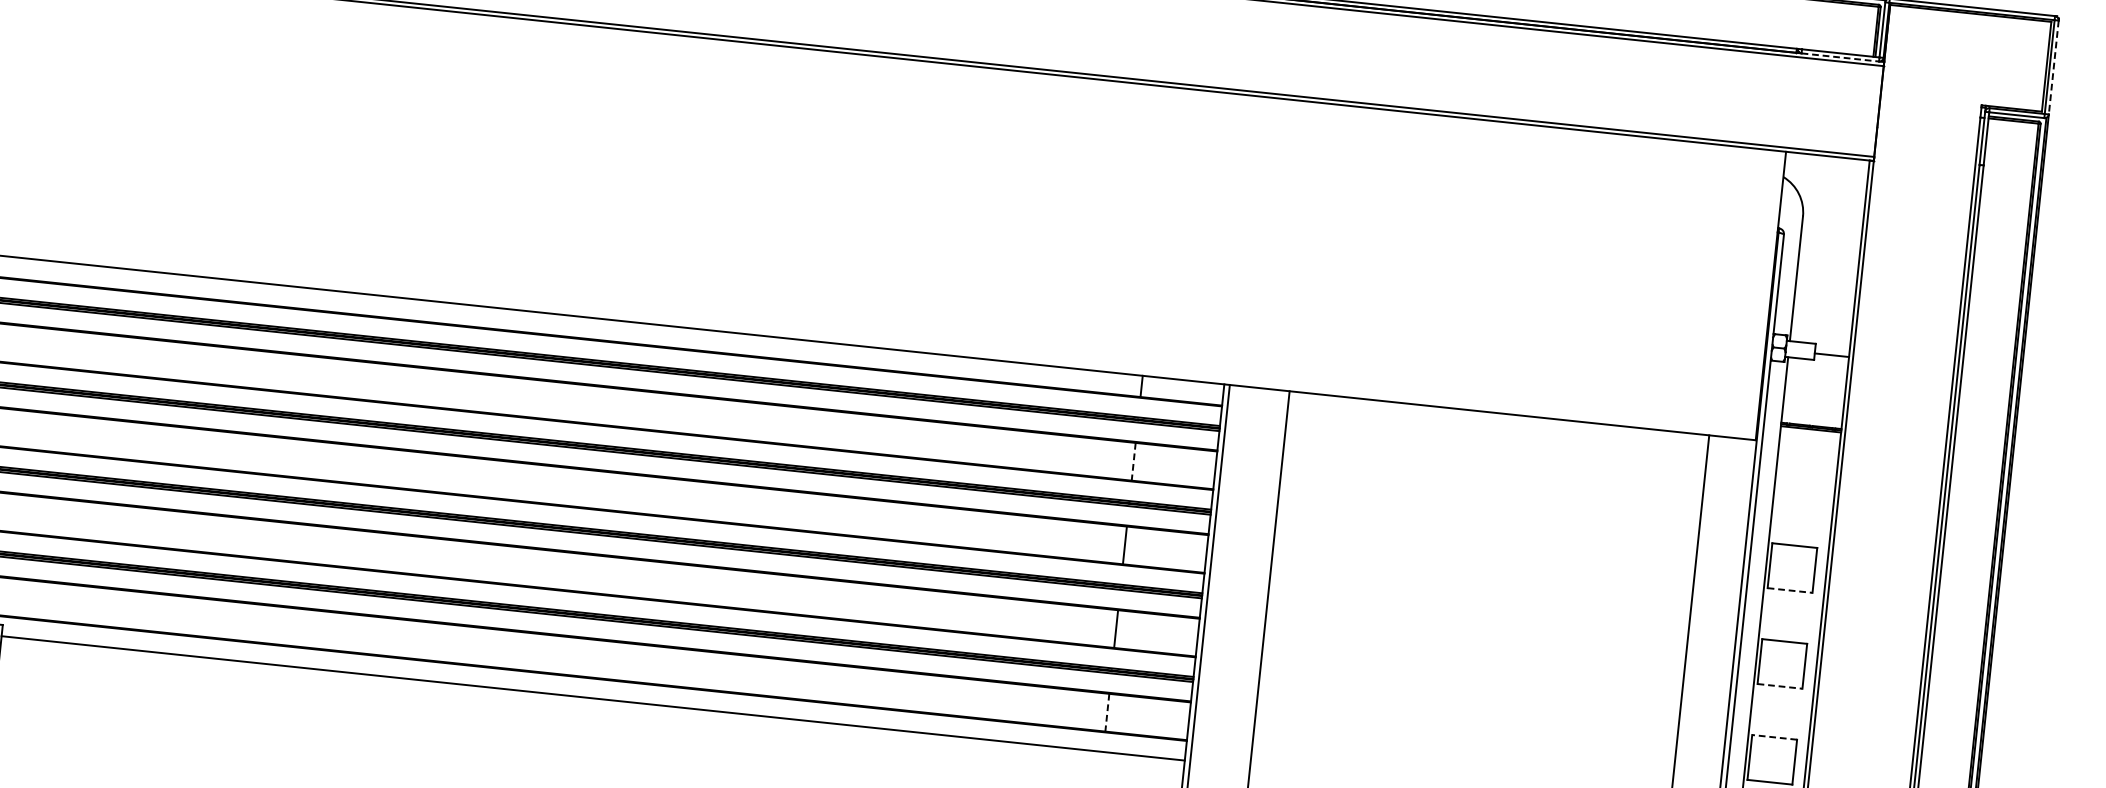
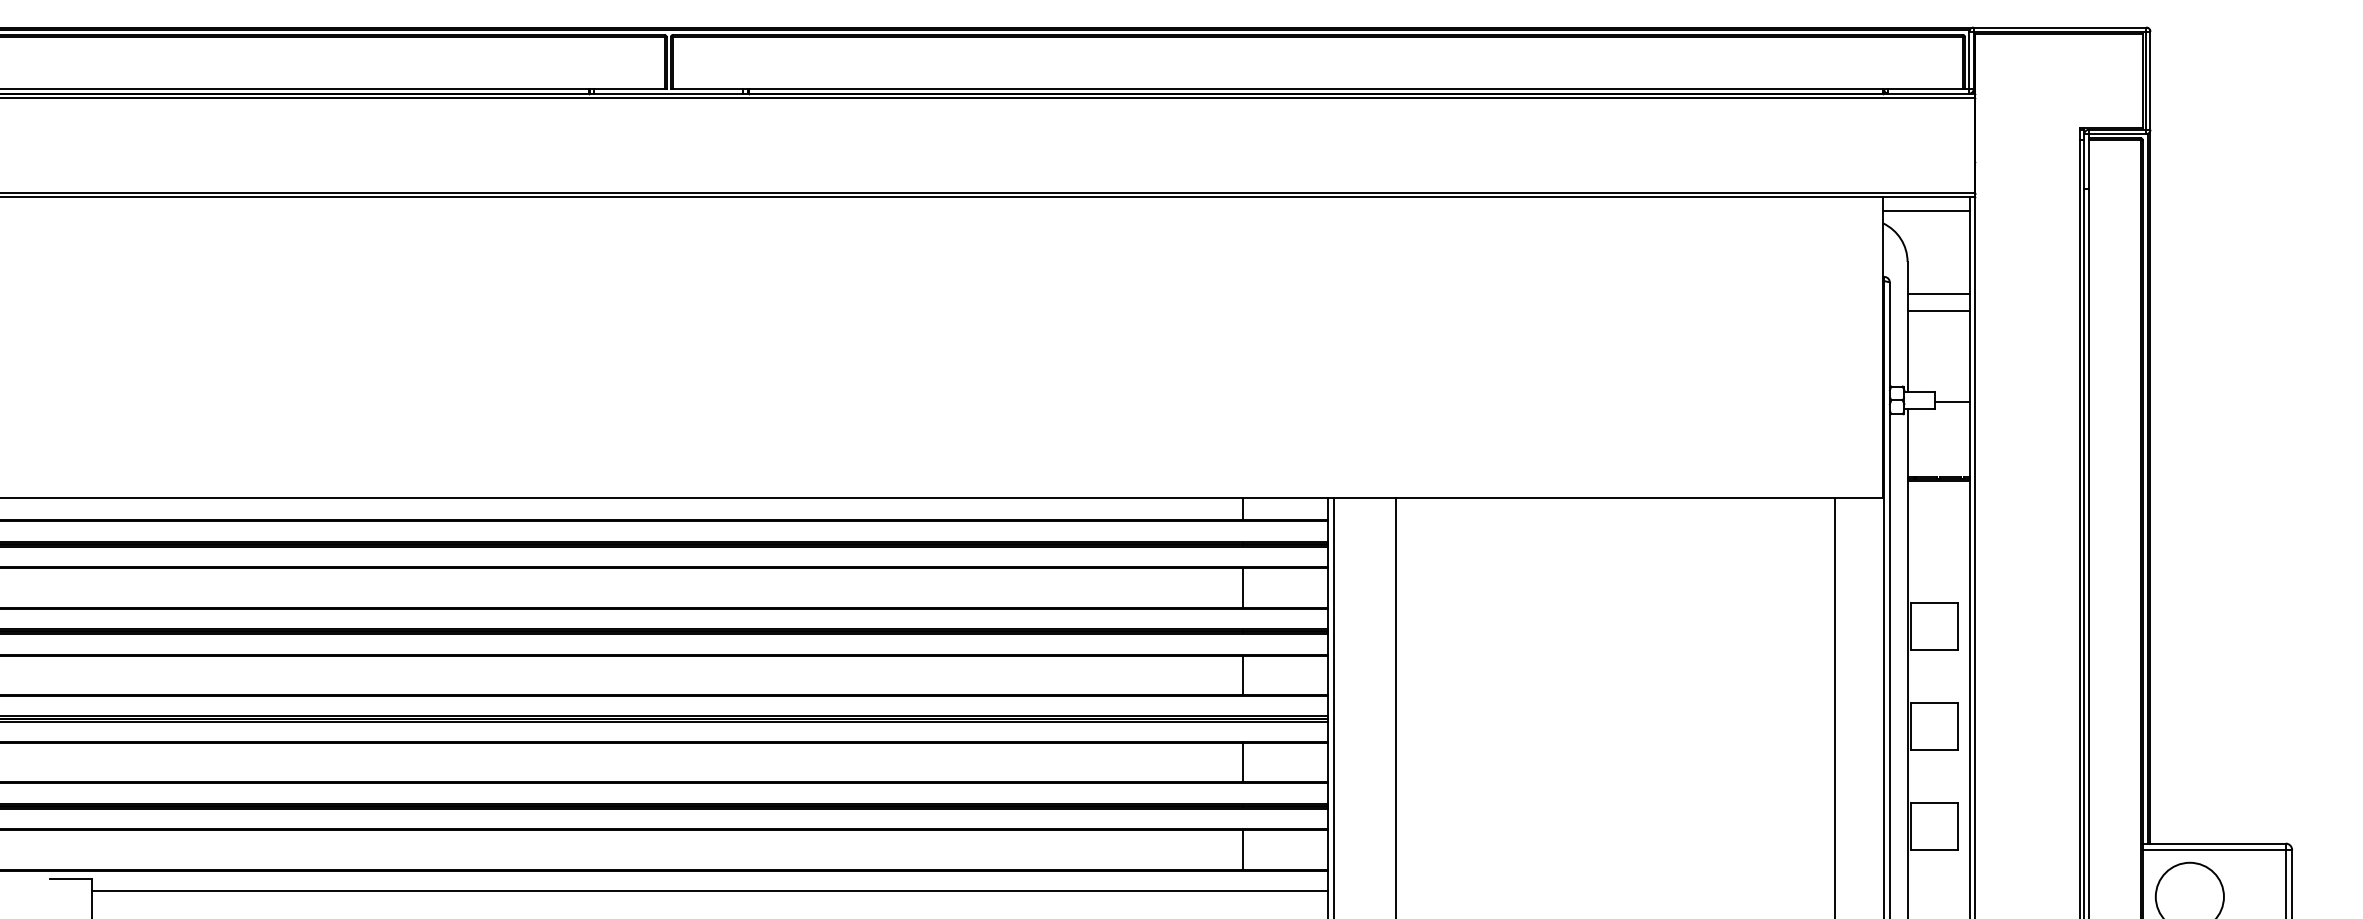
line: (1840, 57) -> (1929, 93), dashed -> solid
line: (2053, 68) -> (2150, 81), dashed -> solid
line: (1826, 169) -> (1926, 210), added
line: (1829, 249) -> (1938, 293), added
line: (1827, 266) -> (1938, 310), added
line: (1133, 462) -> (1242, 588), dashed -> solid
line: (1790, 590) -> (1935, 649), dashed -> solid
line: (1780, 686) -> (1935, 749), dashed -> solid
line: (1107, 713) -> (1242, 850), dashed -> solid
line: (1774, 737) -> (1934, 803), dashed -> solid

